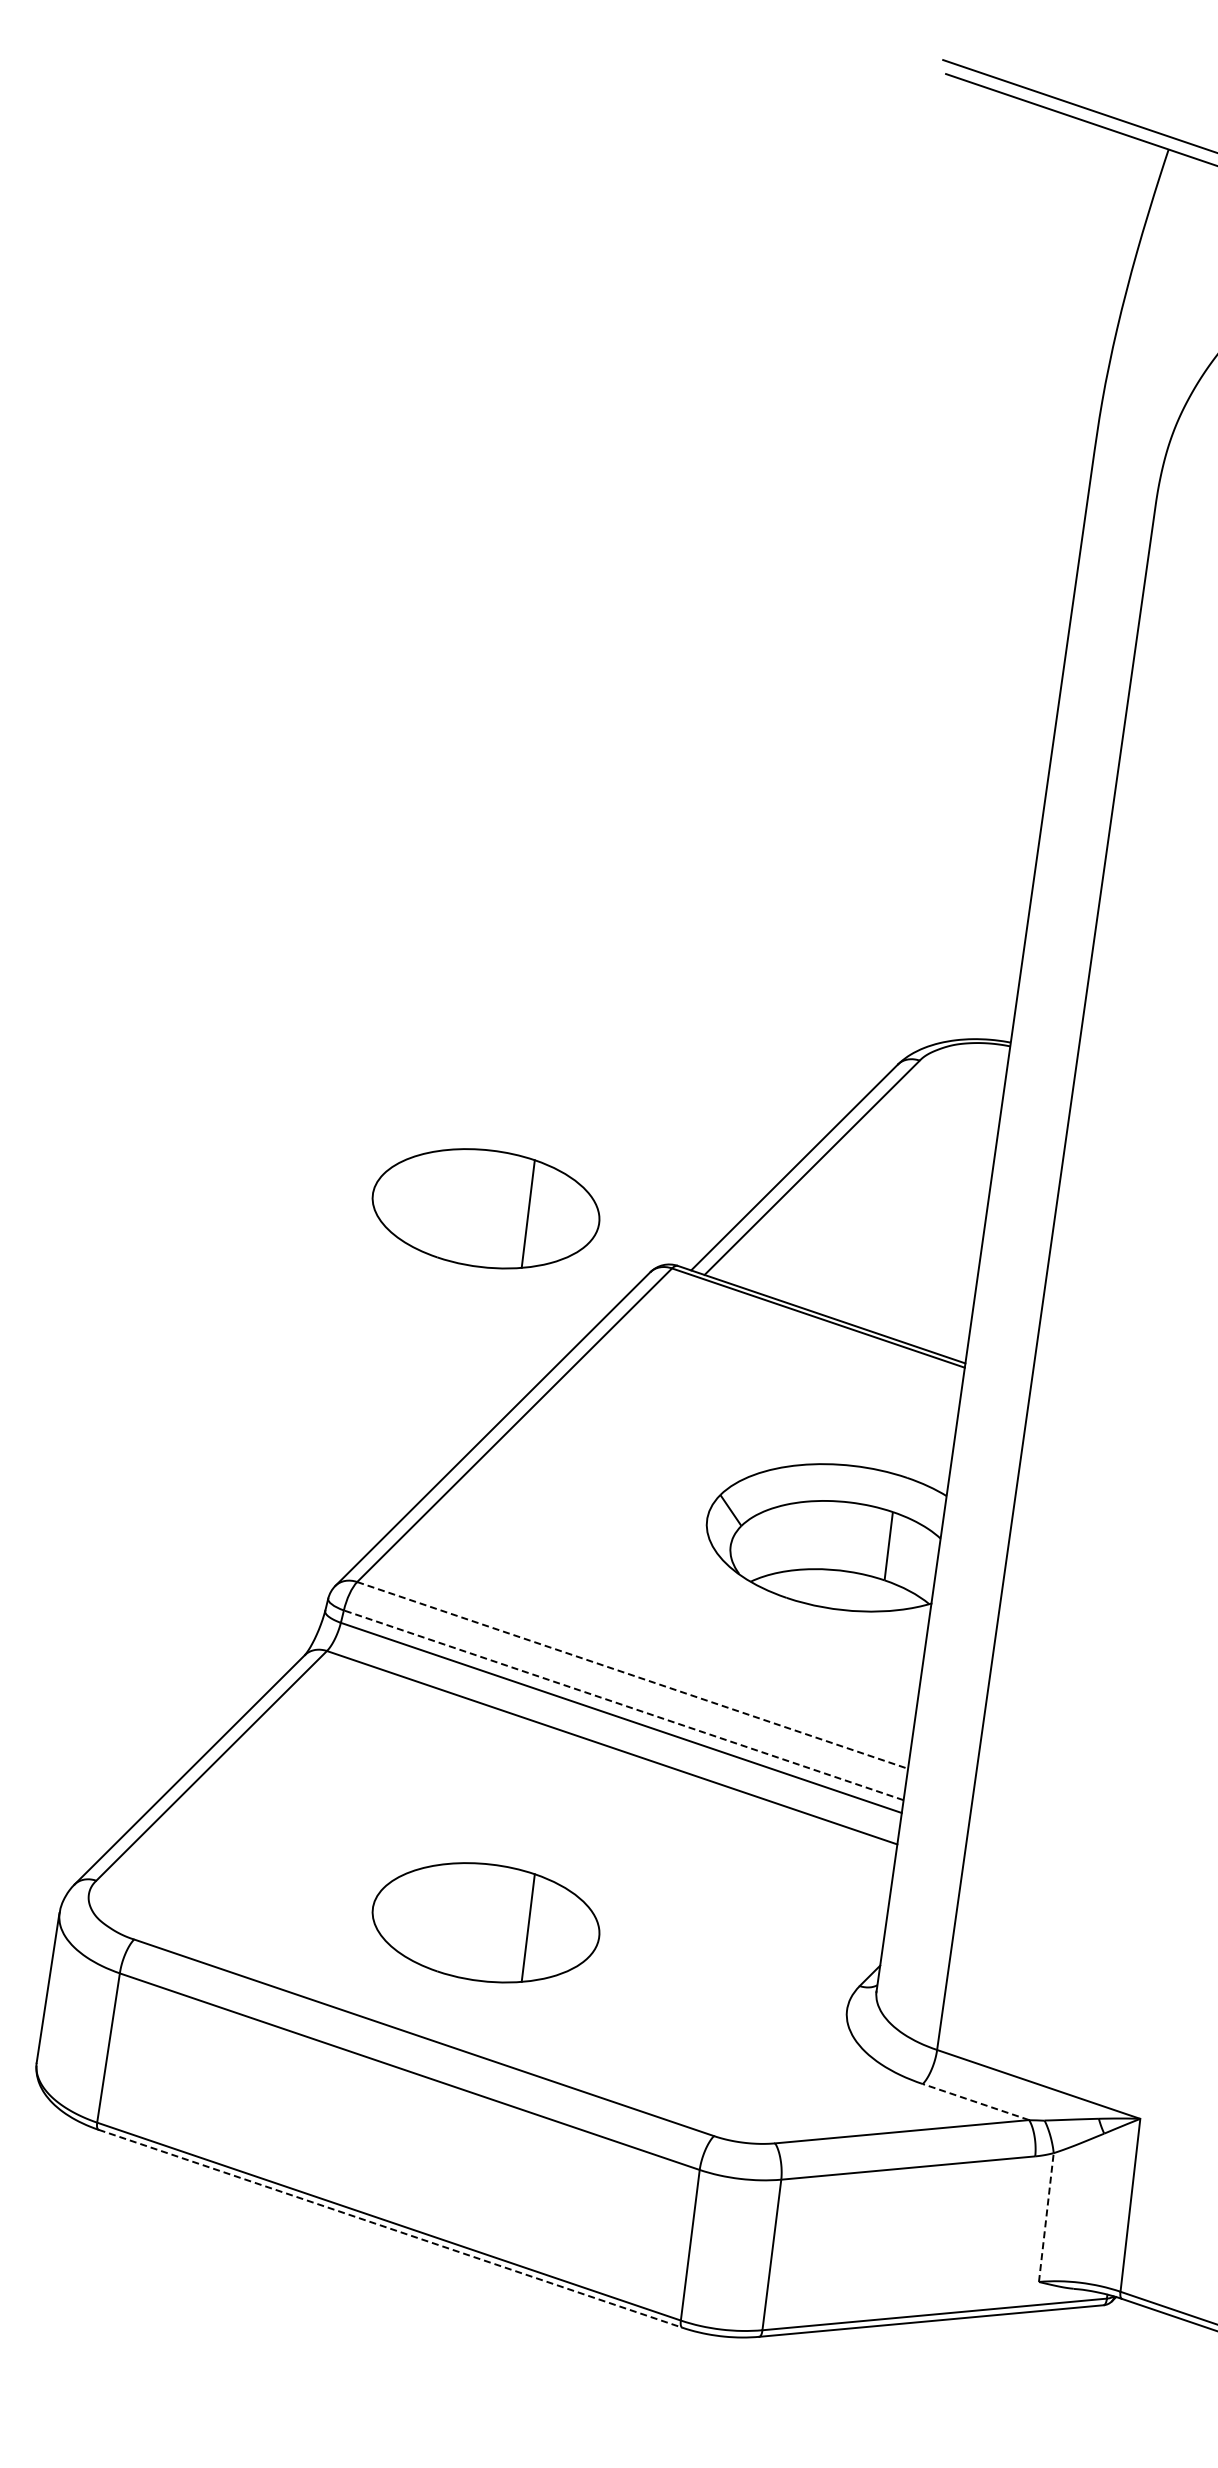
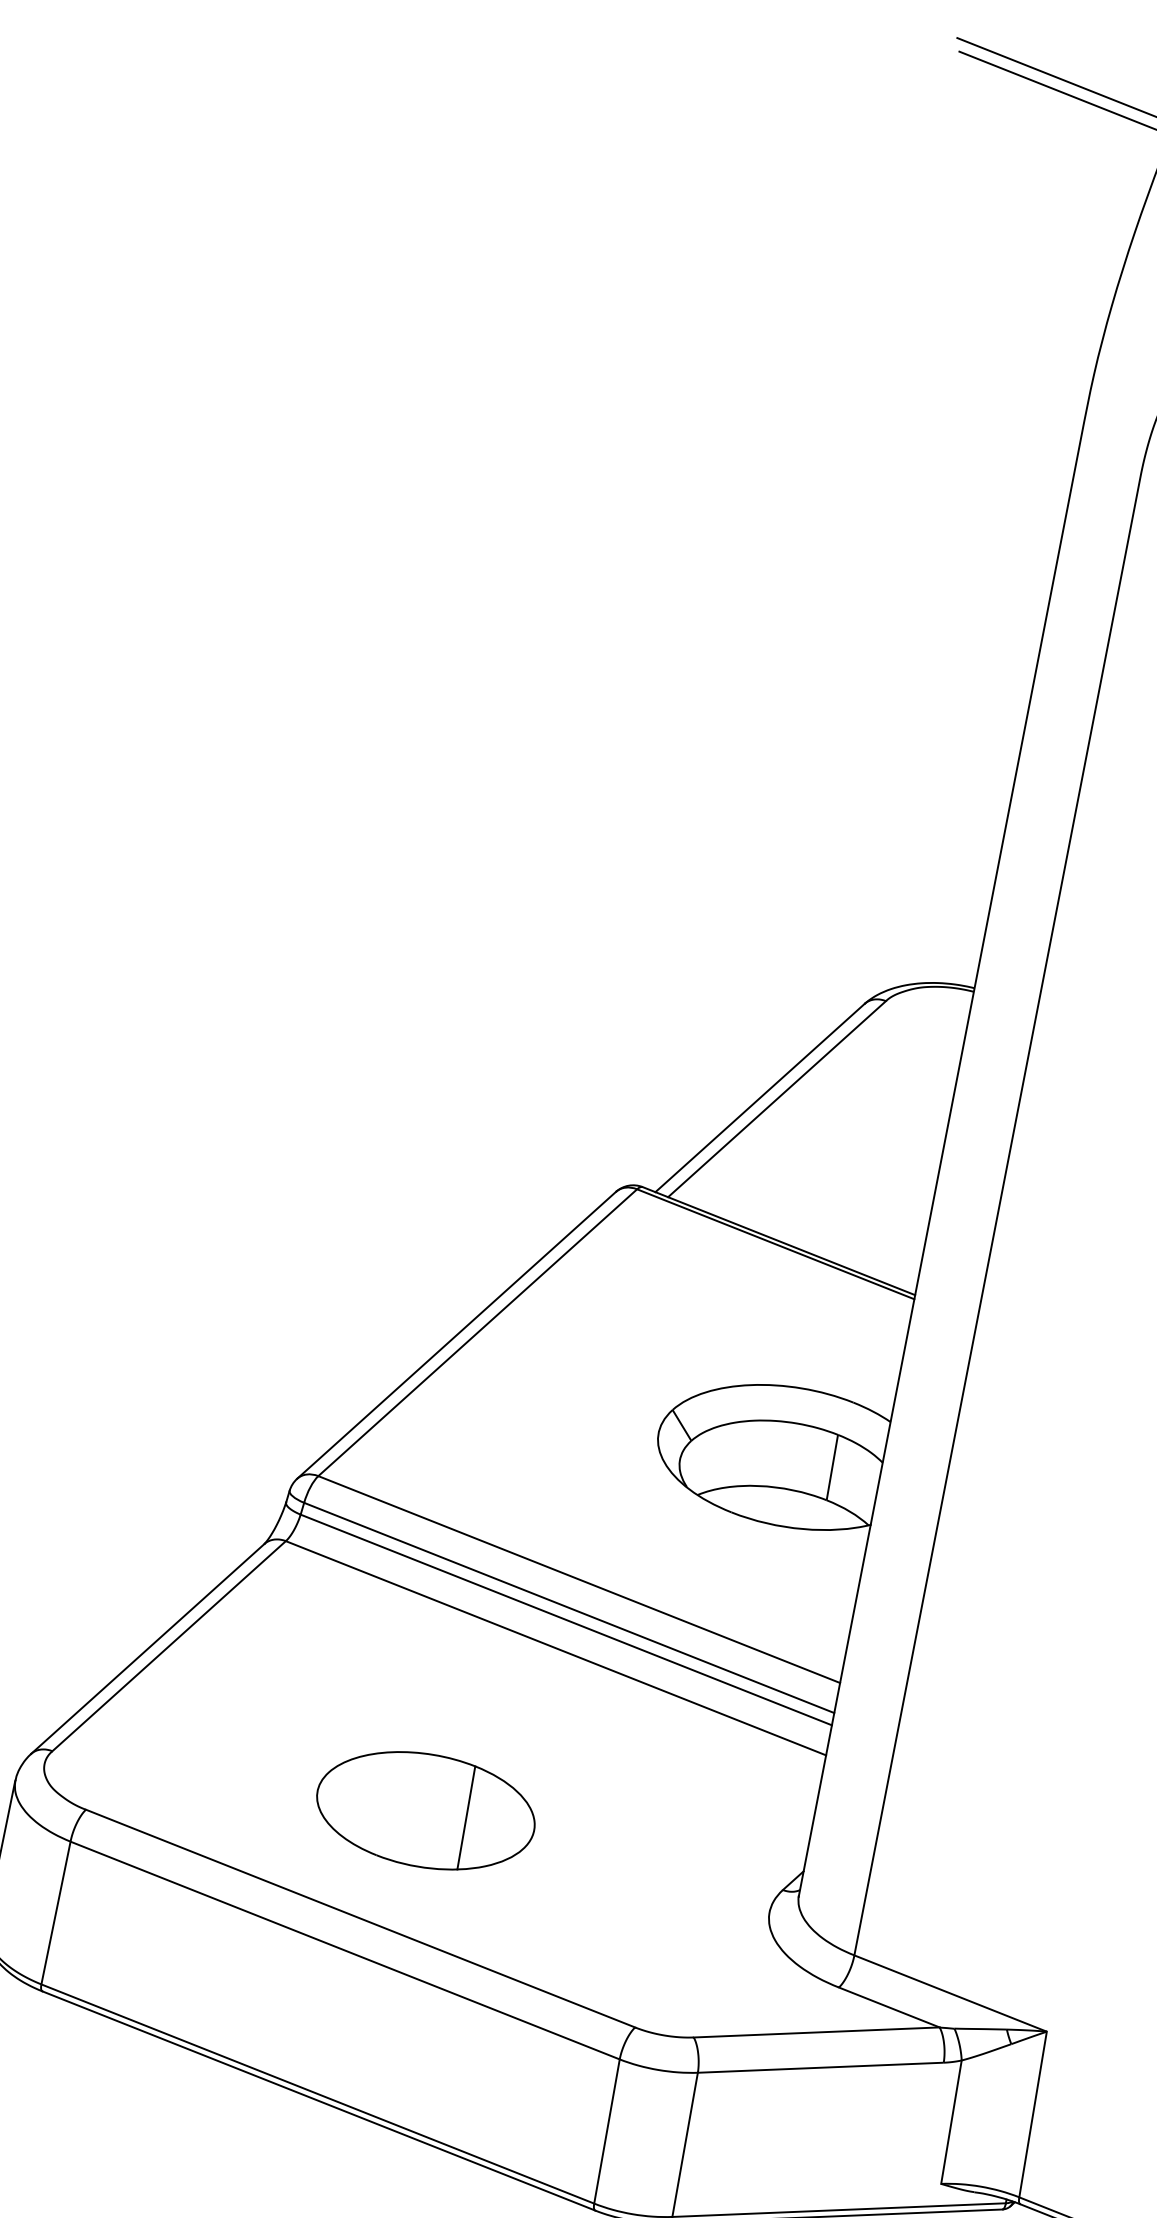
part: (485, 1208) -> (460, 1122), removed
line: (632, 1675) -> (579, 1579), dashed -> solid
line: (623, 1705) -> (568, 1608), dashed -> solid
line: (975, 2101) -> (888, 2006), dashed -> solid
line: (1046, 2217) -> (951, 2122), dashed -> solid
line: (390, 2228) -> (318, 2100), dashed -> solid

